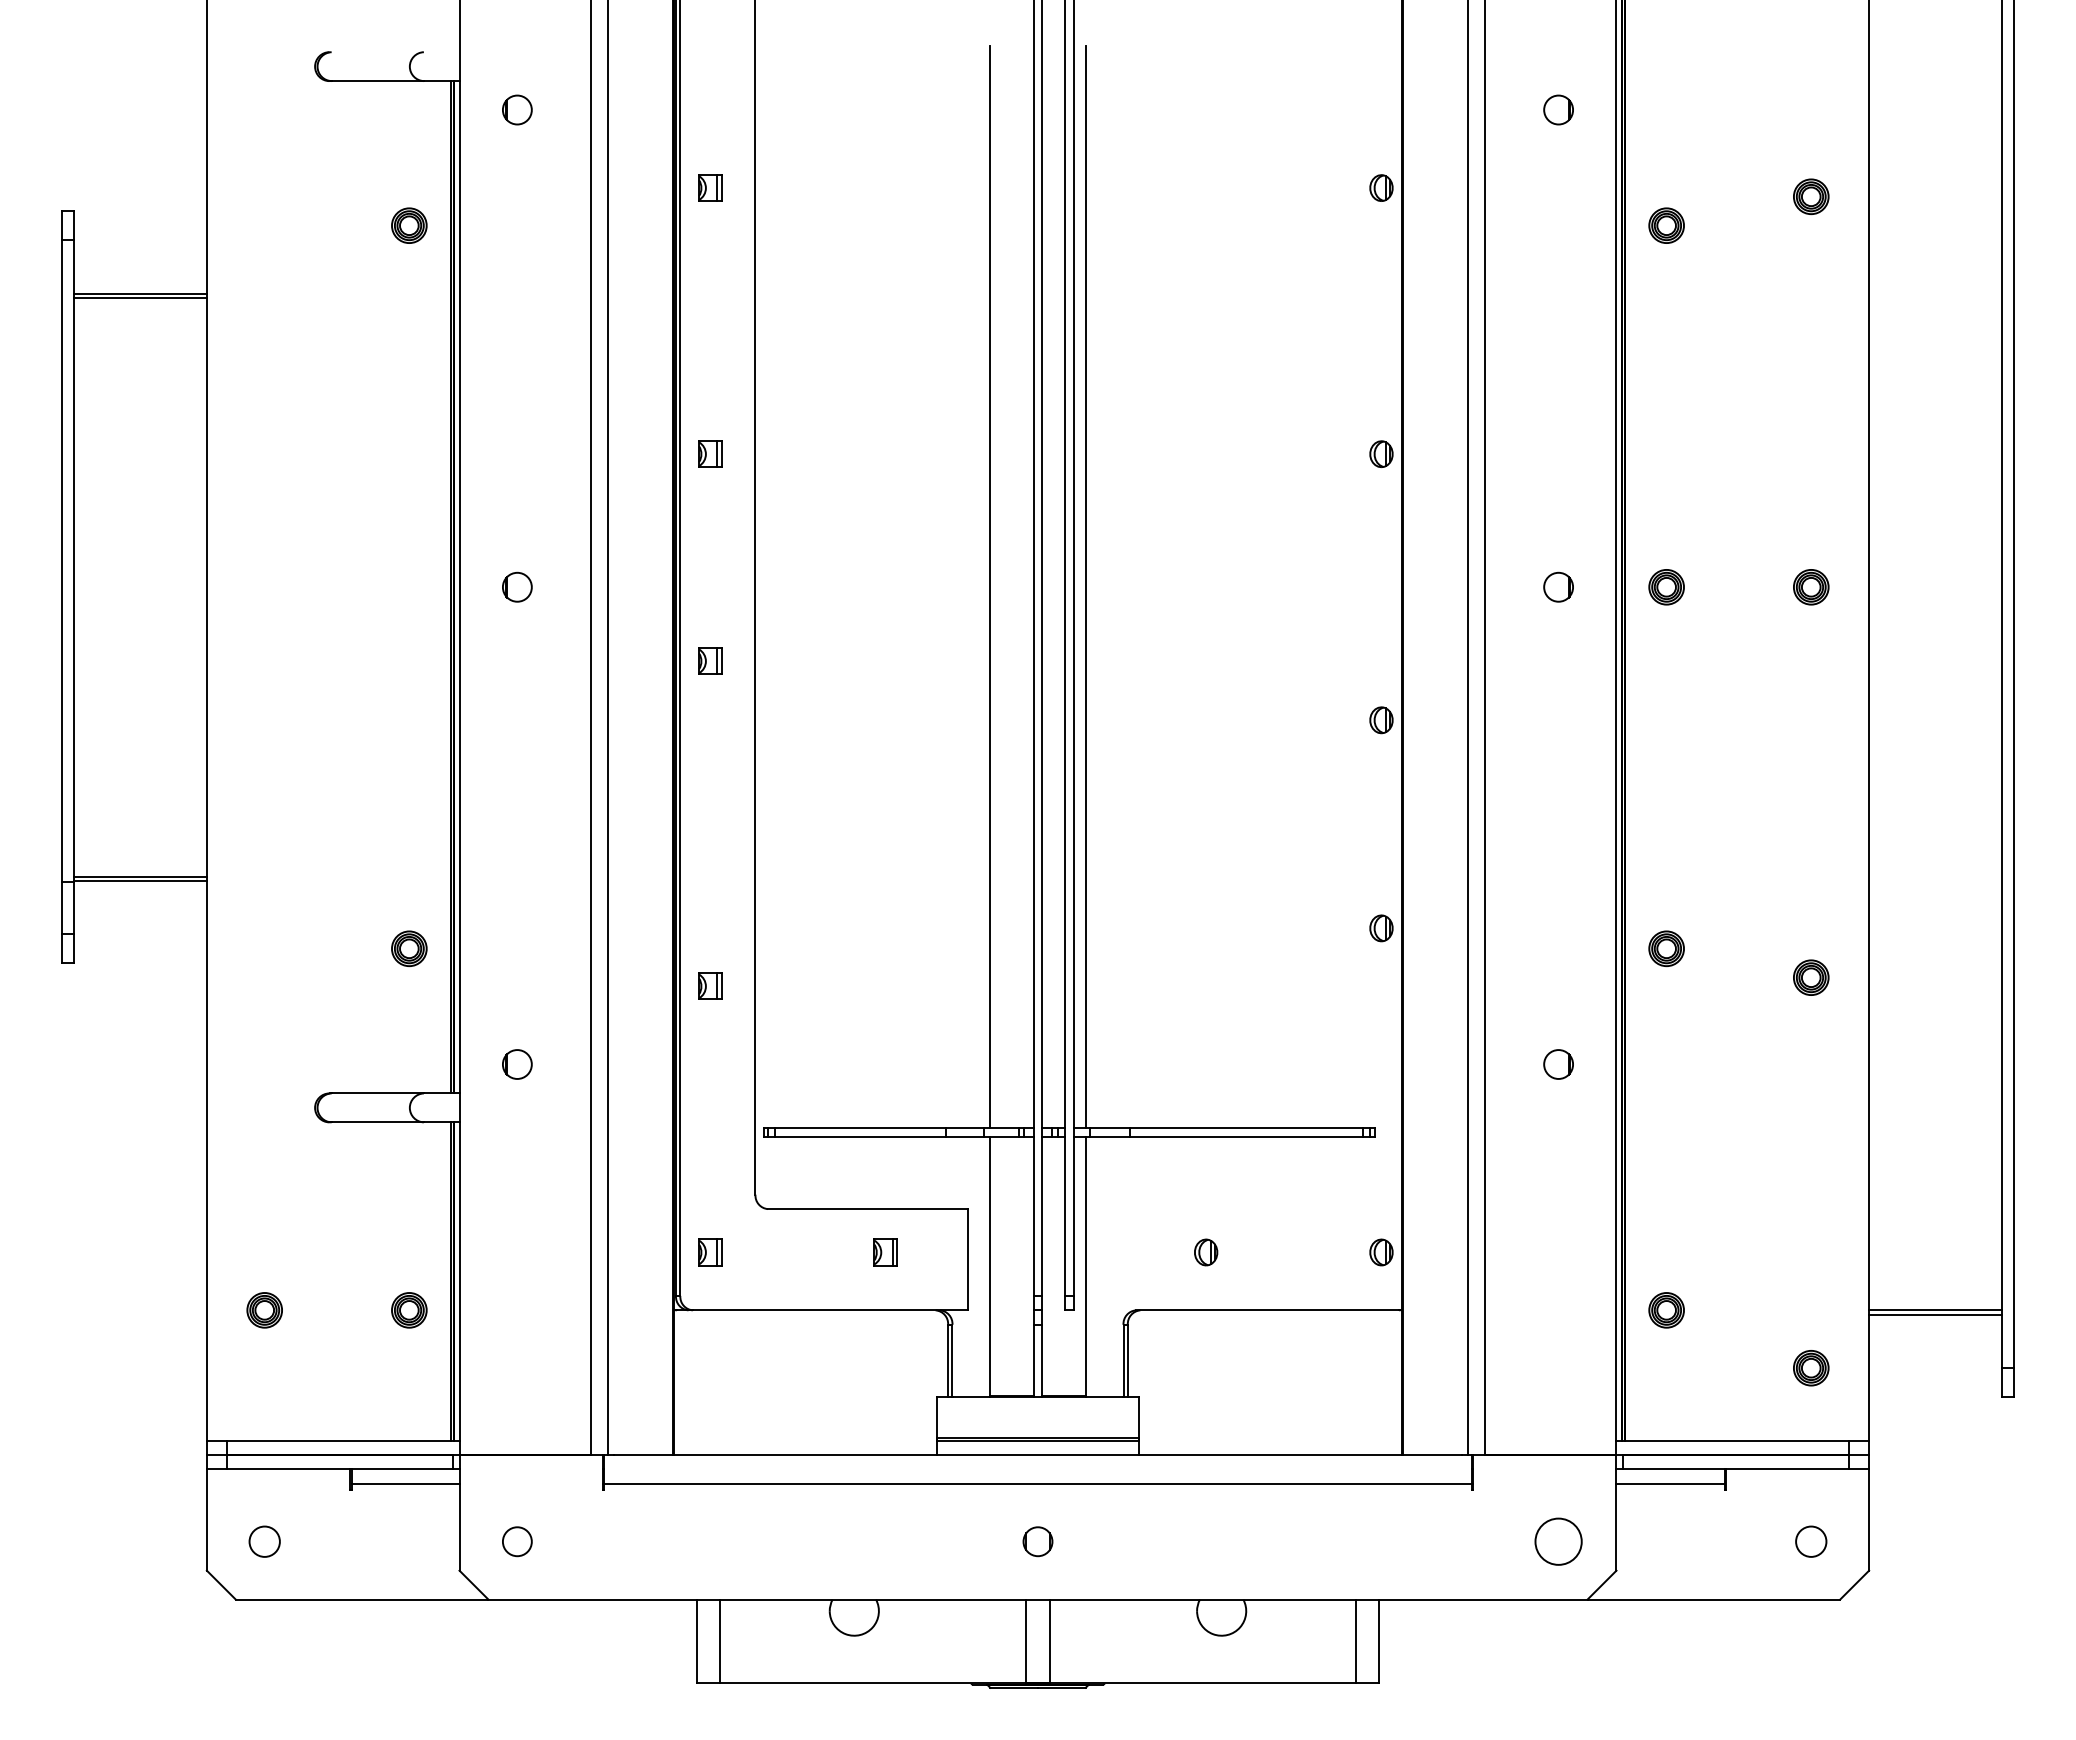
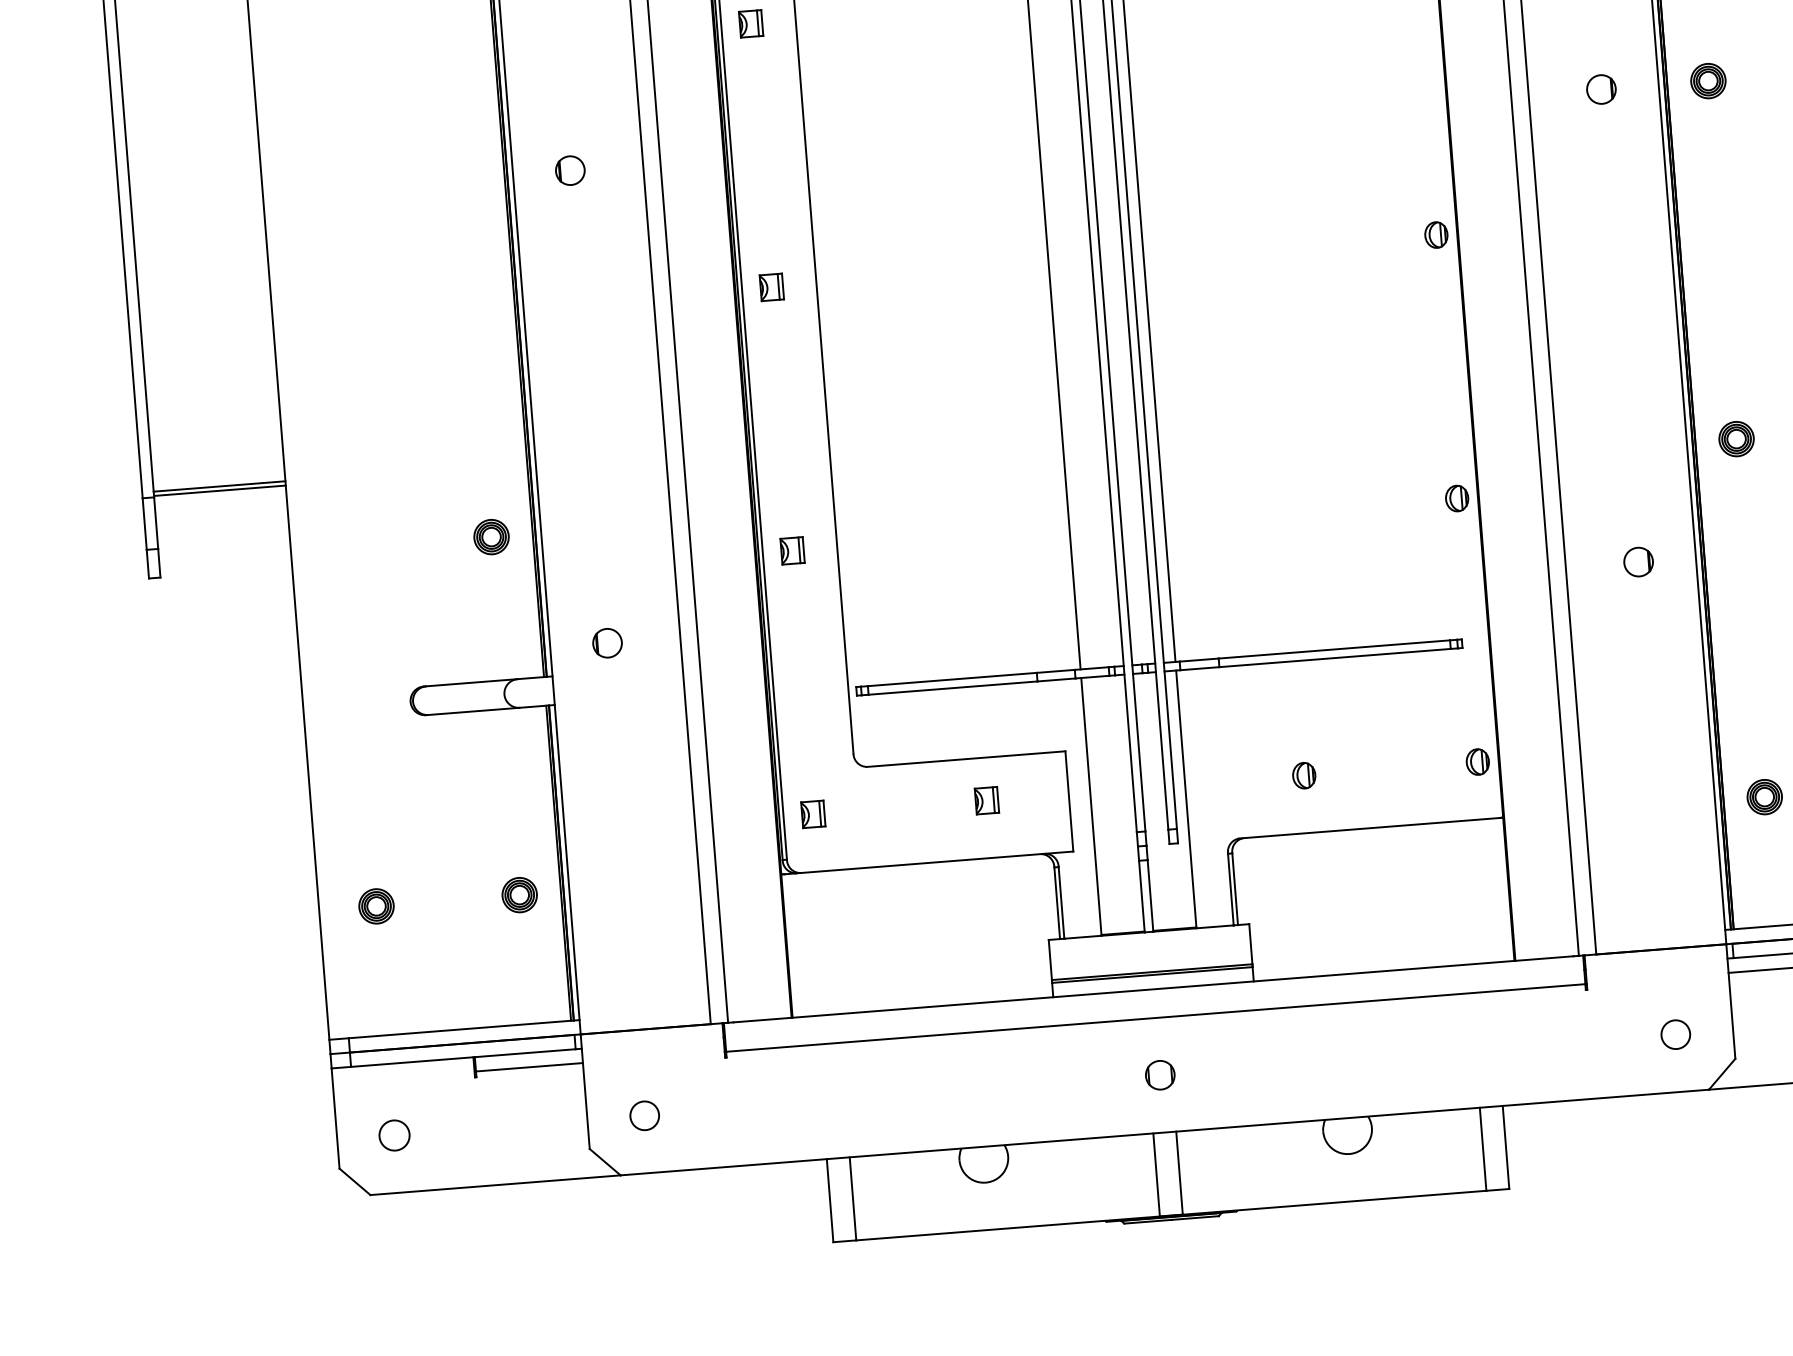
part: (710, 660) -> (771, 286), moved
part: (1381, 928) -> (1457, 498), moved
circle: (1558, 1541) -> (1675, 1034), size x0.62

